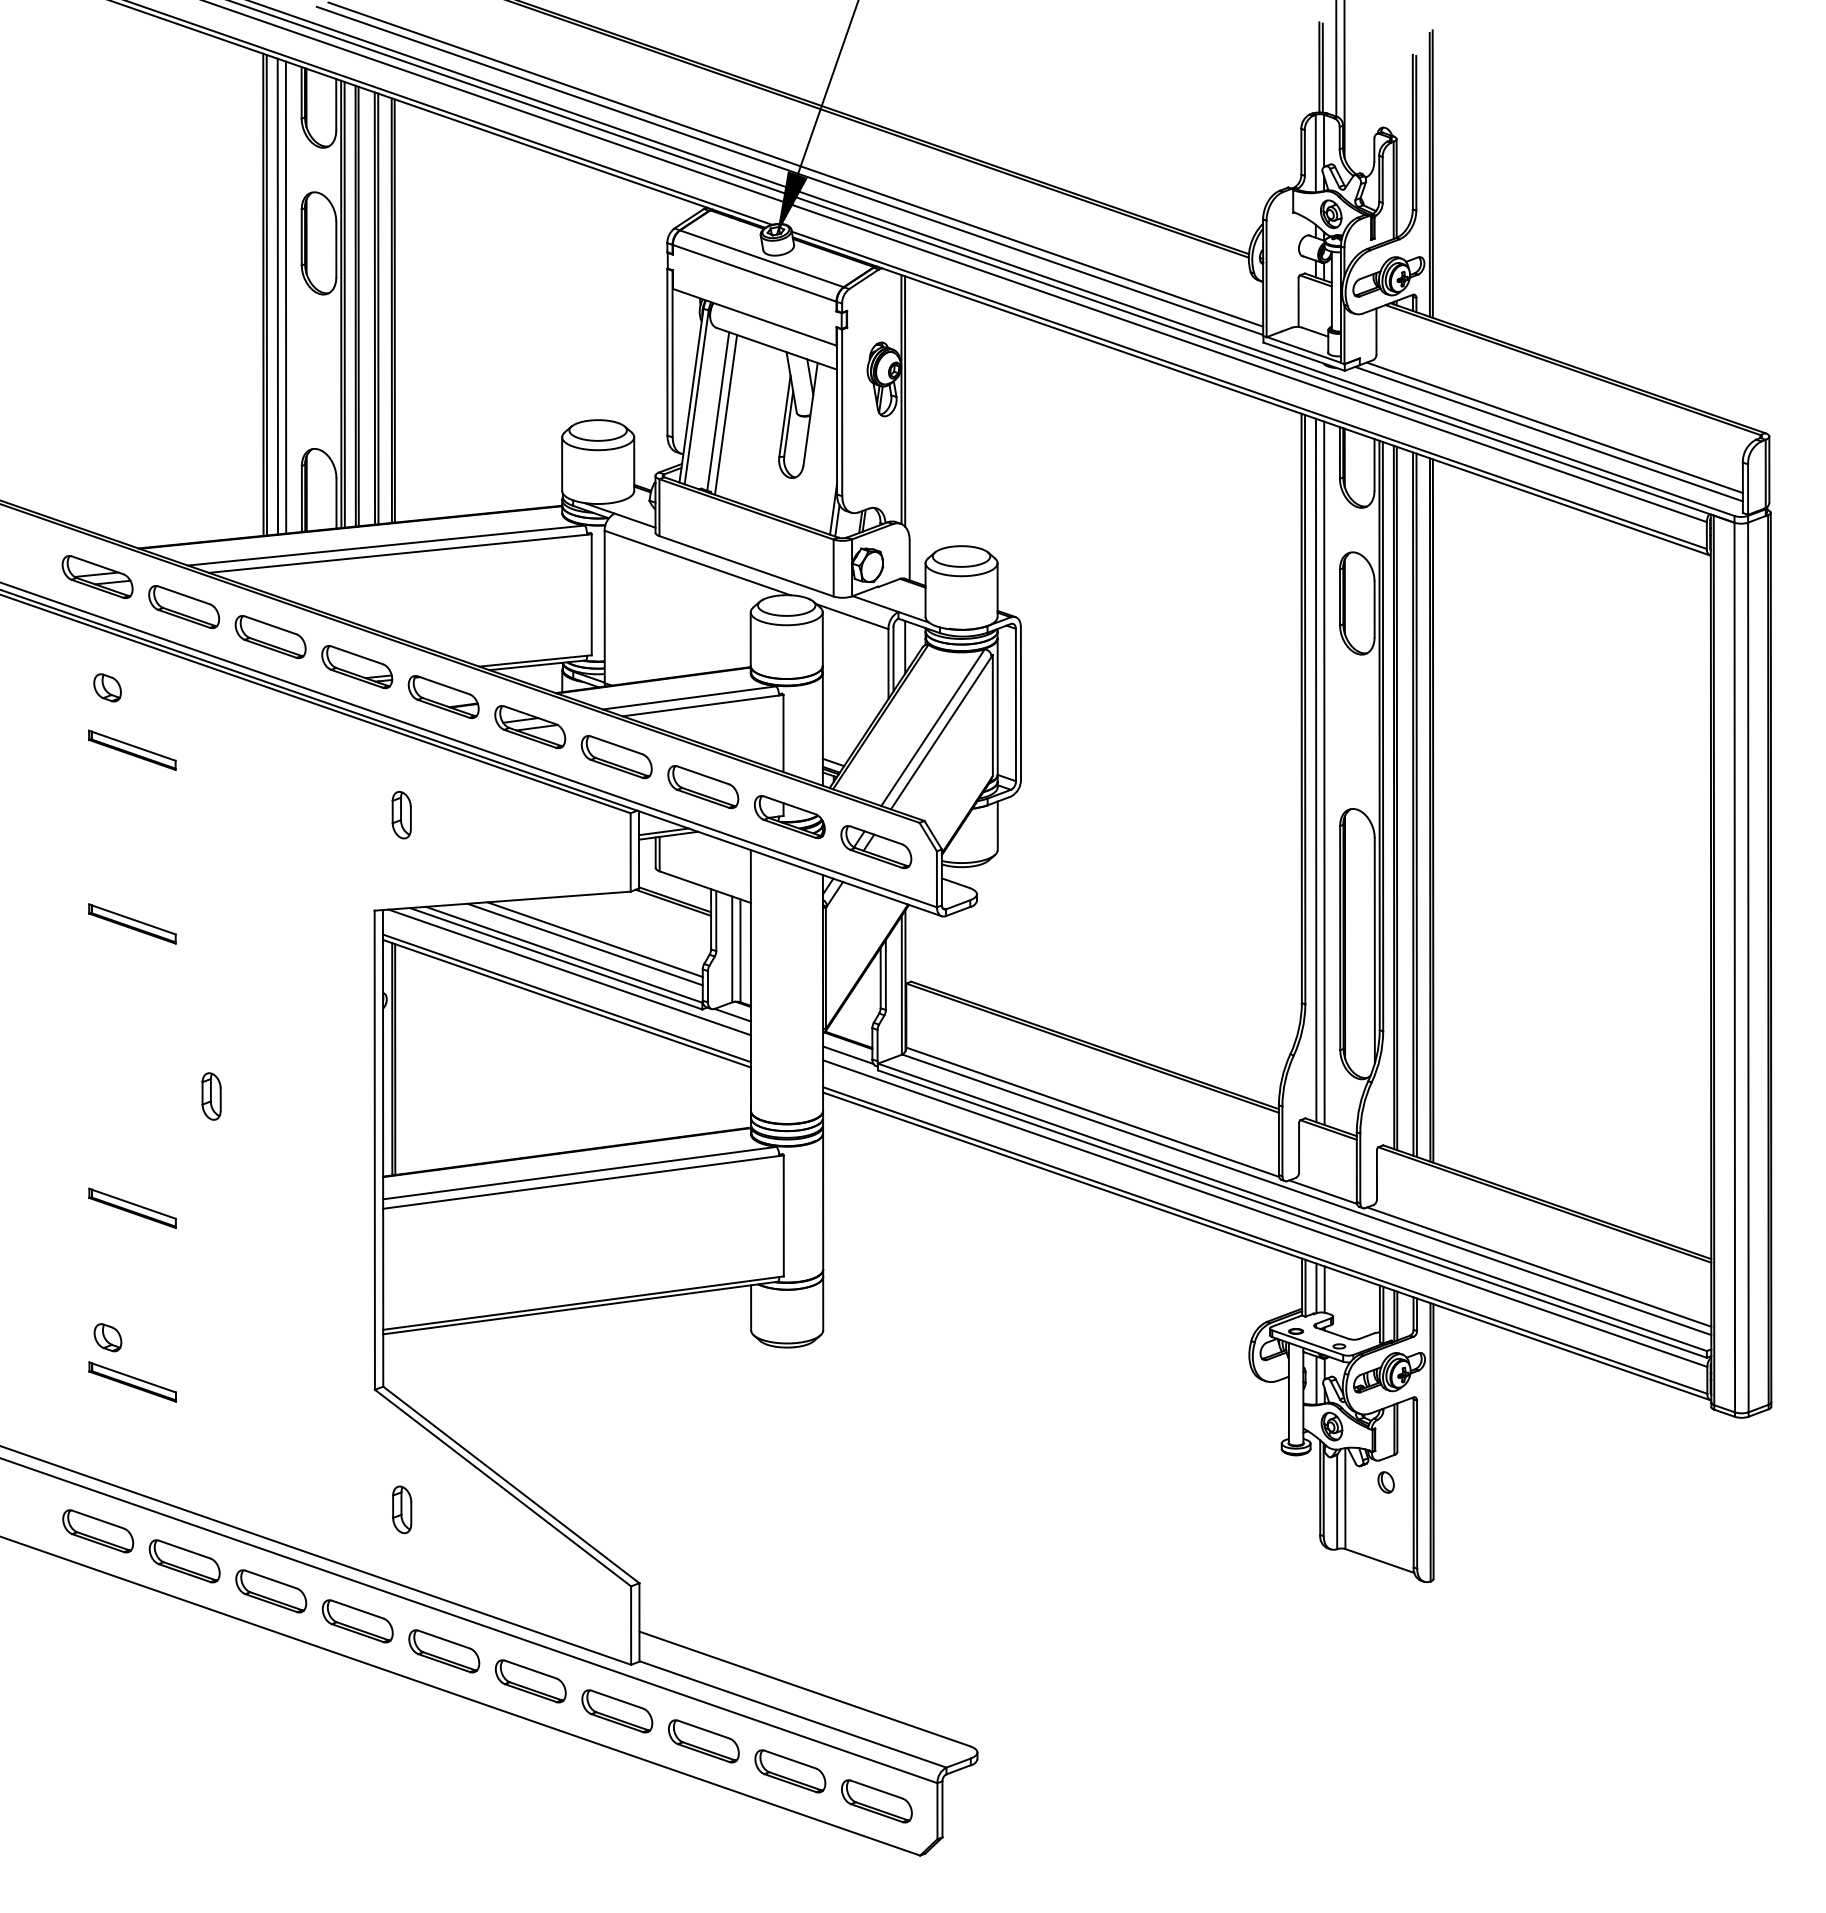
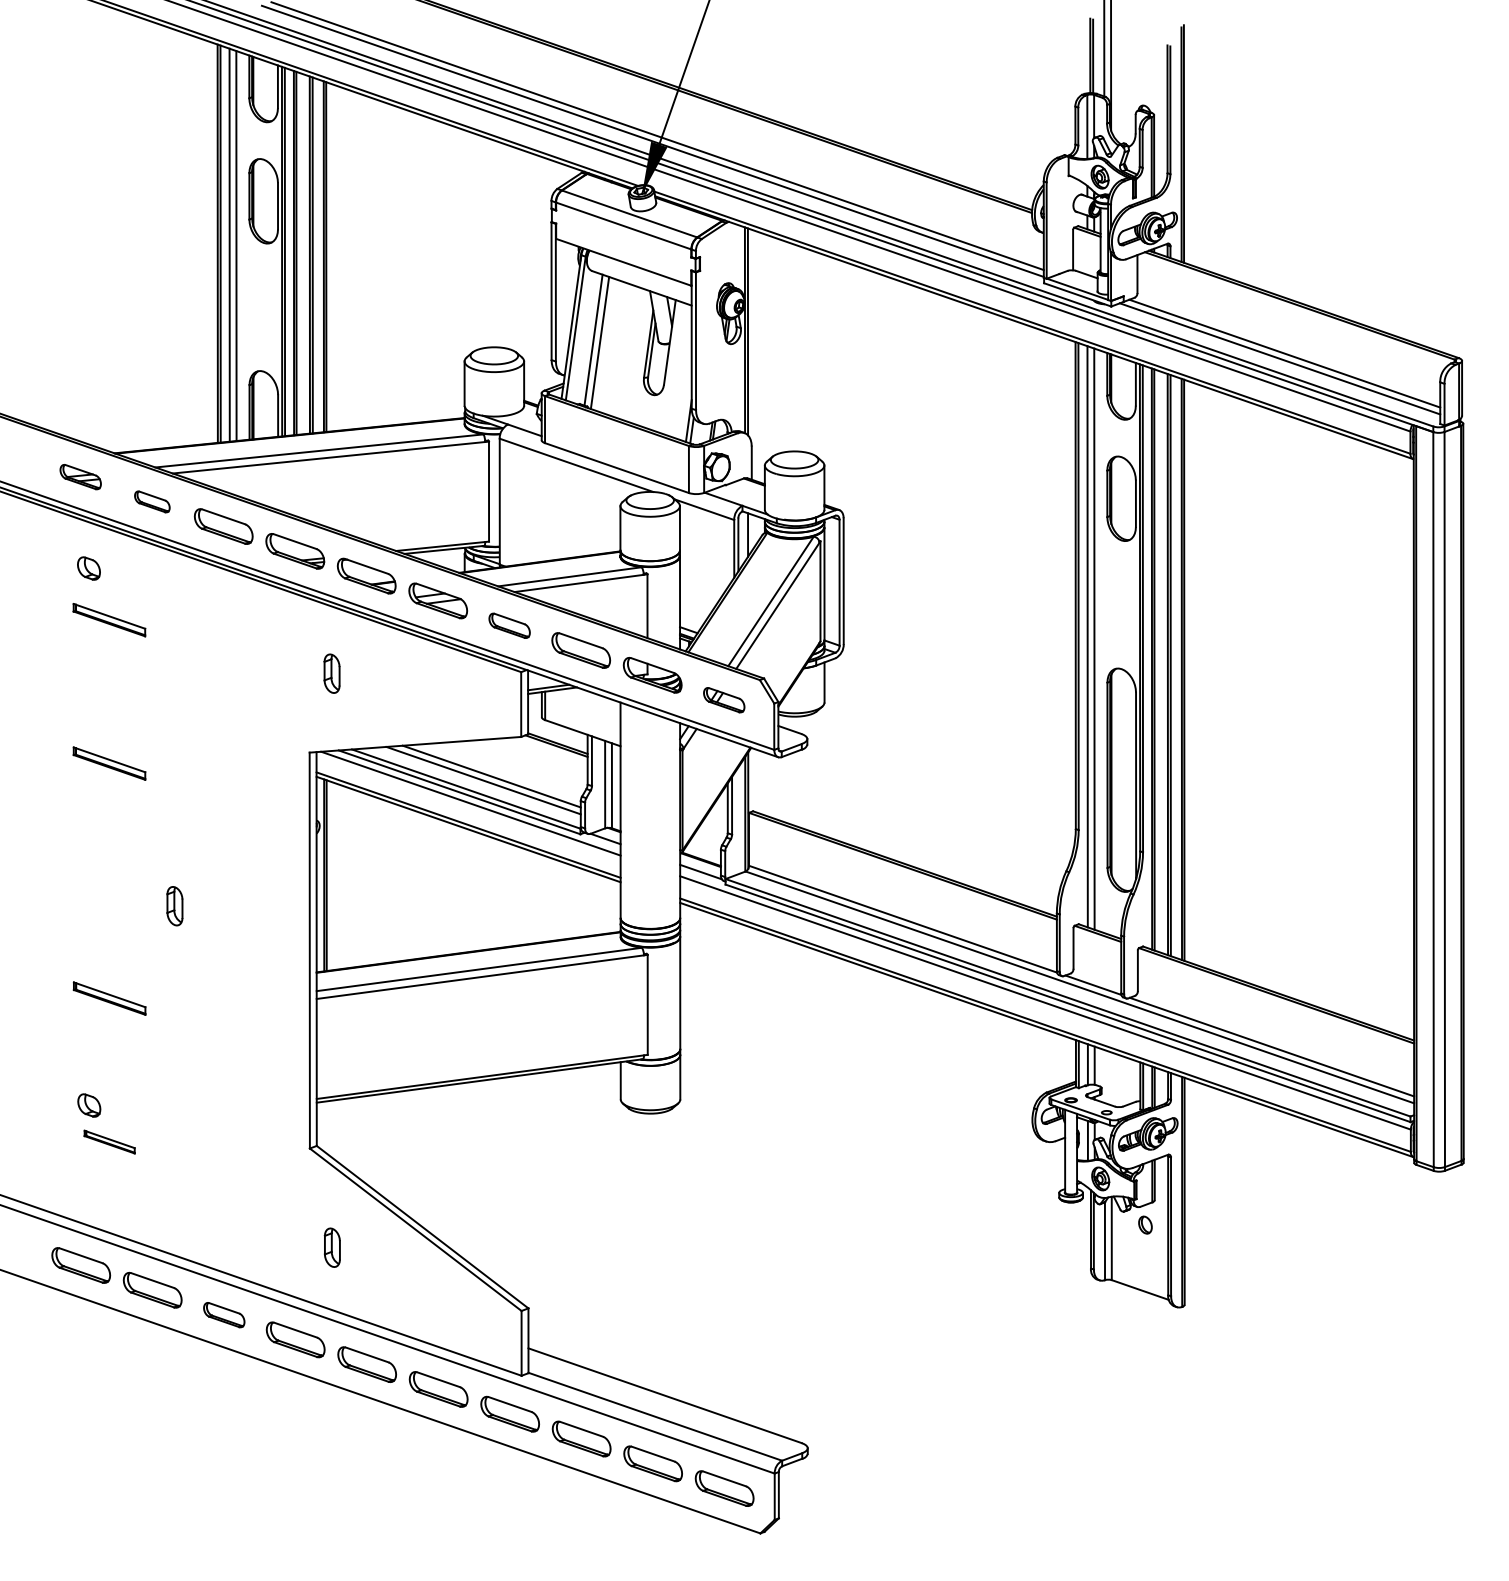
part: (97, 577) -> (80, 477), size x0.7
part: (184, 607) -> (152, 502), size x0.6
part: (616, 757) -> (509, 626), size x0.7
part: (876, 847) -> (724, 700), size x0.7
part: (132, 1381) -> (109, 1141), size x0.7
part: (271, 1591) -> (224, 1315), size x0.7

